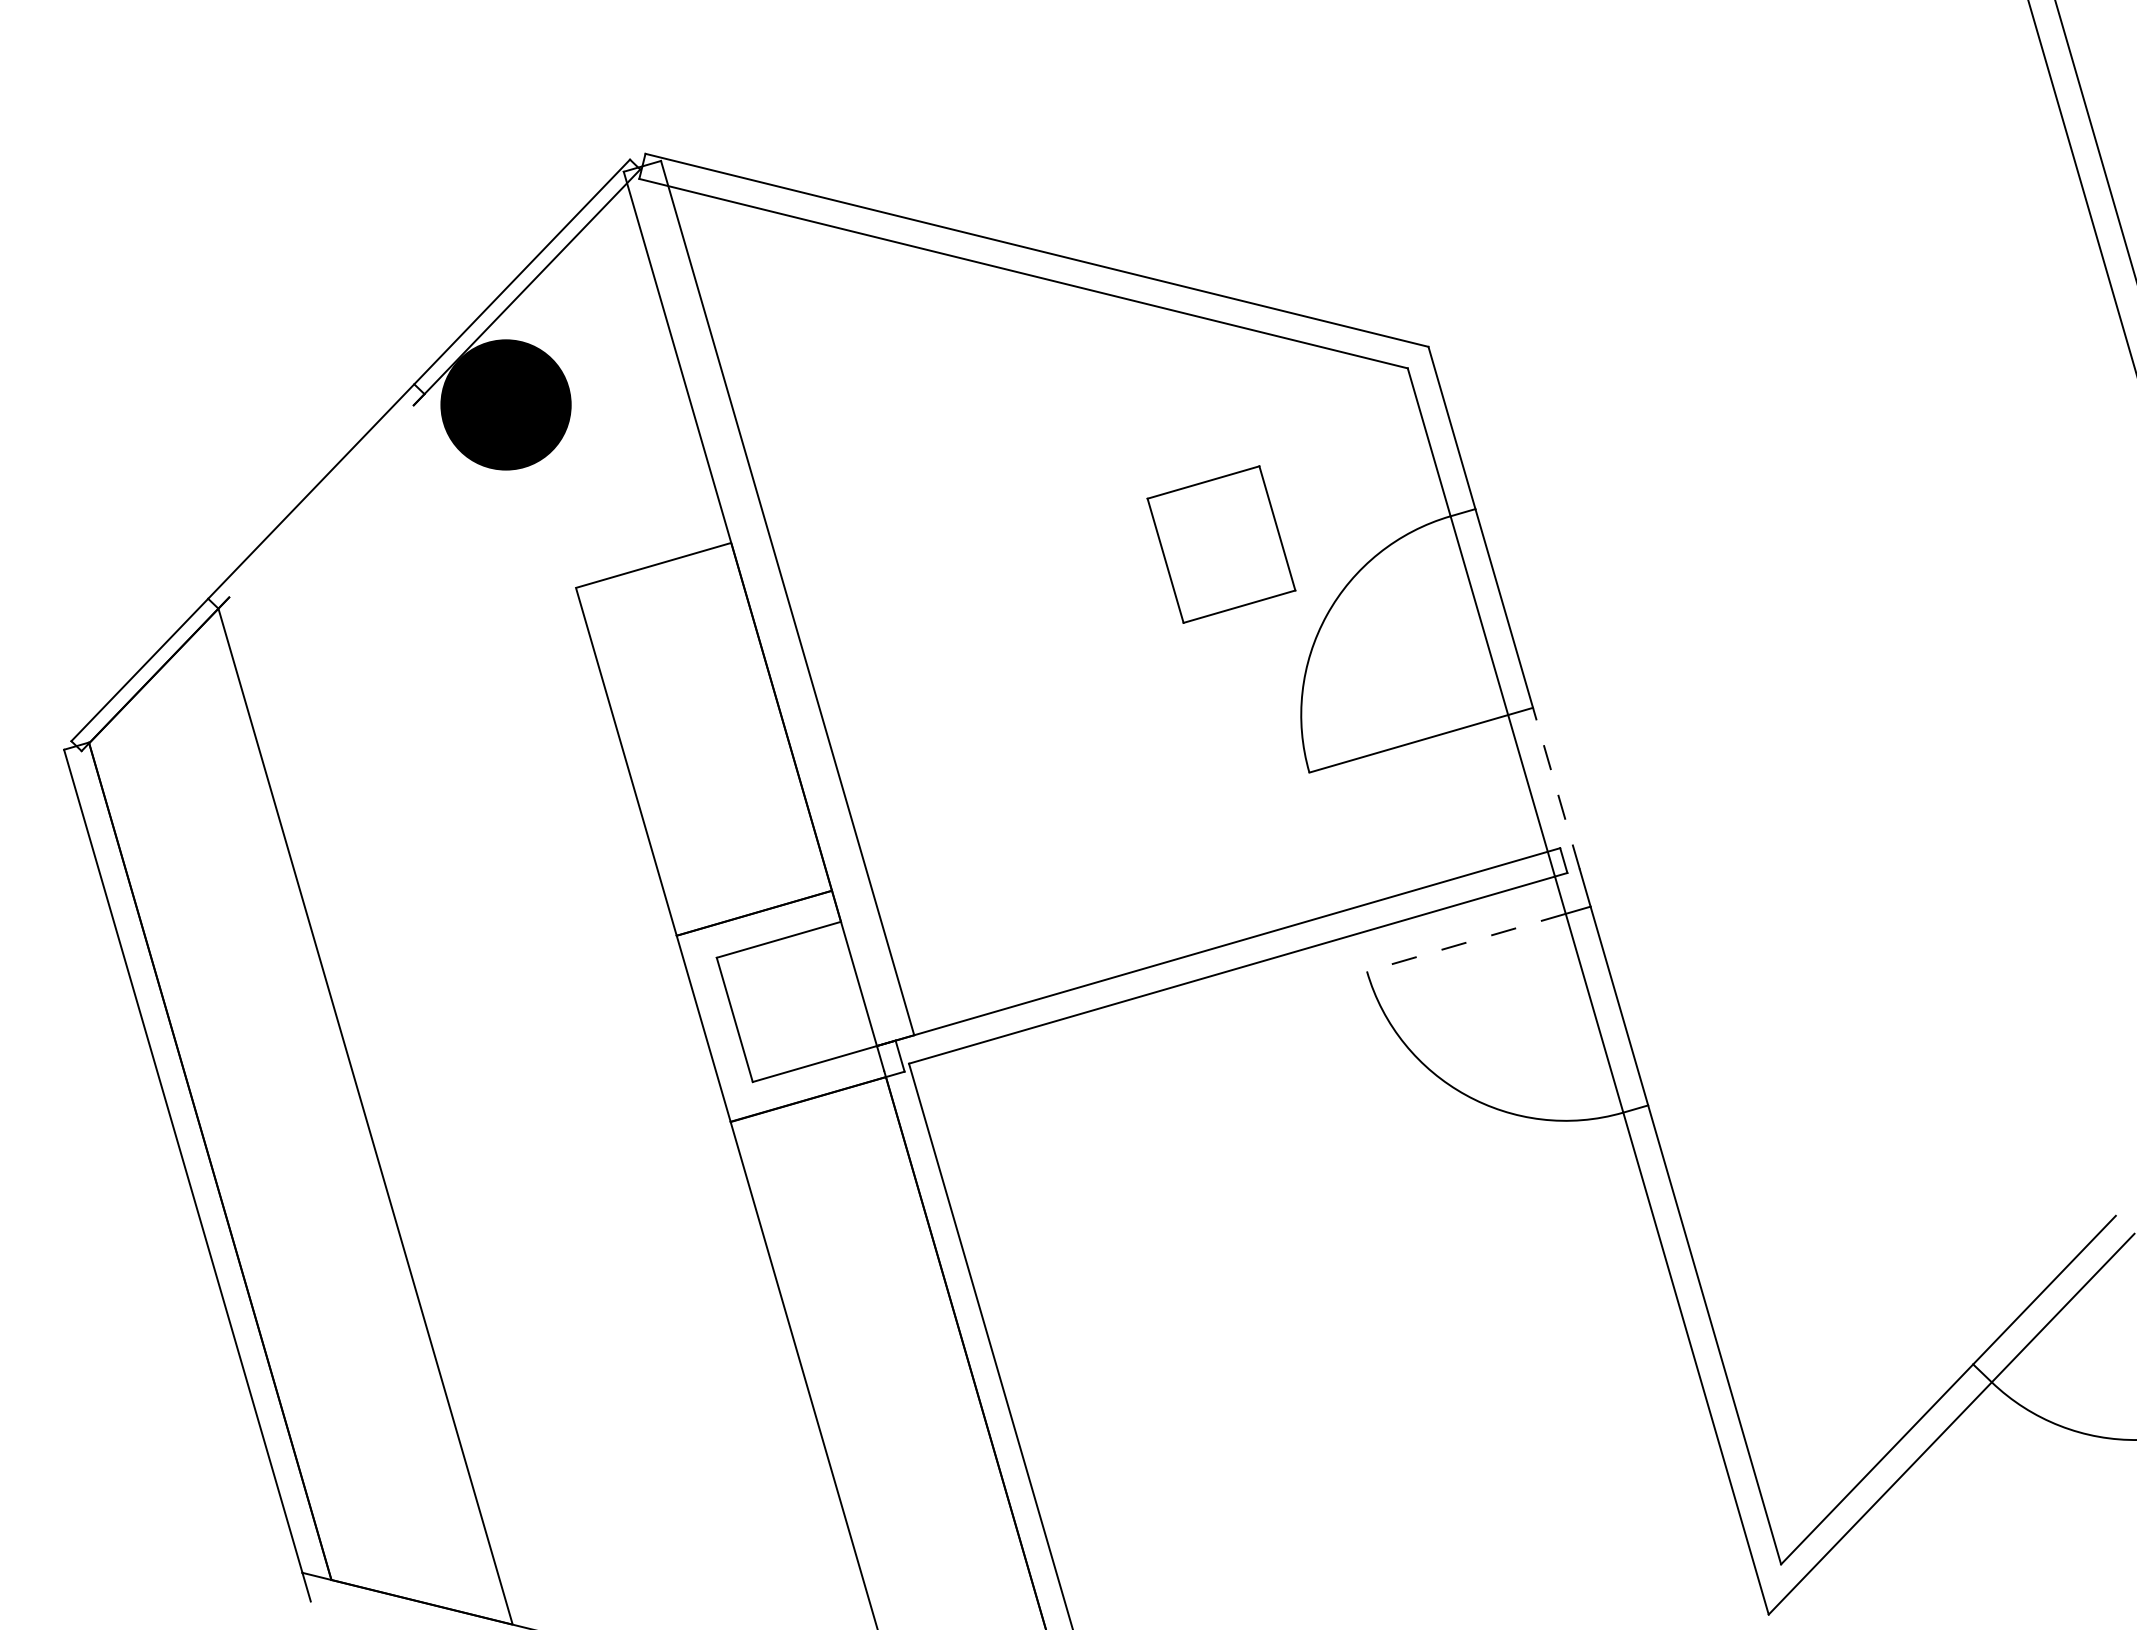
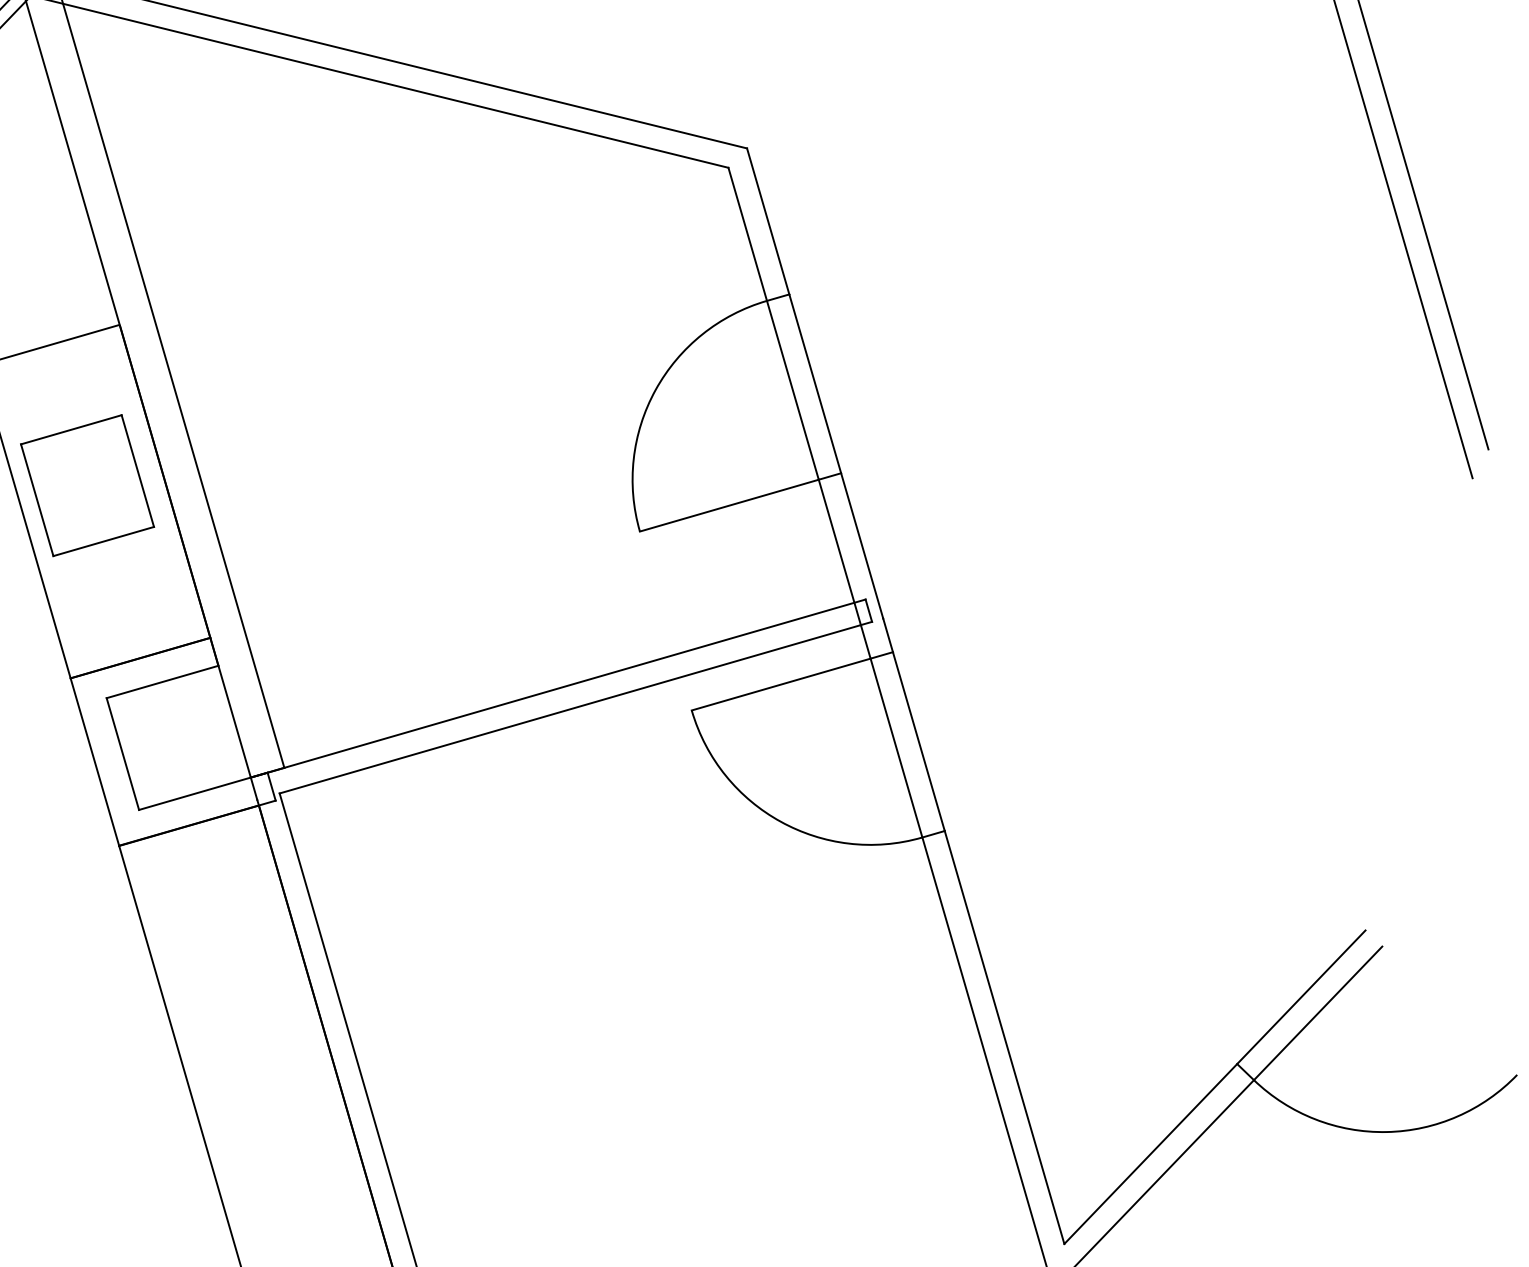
part: (1221, 544) -> (87, 485), moved
line: (1556, 788) -> (862, 545), dashed -> solid
line: (1465, 942) -> (780, 684), dashed -> solid

